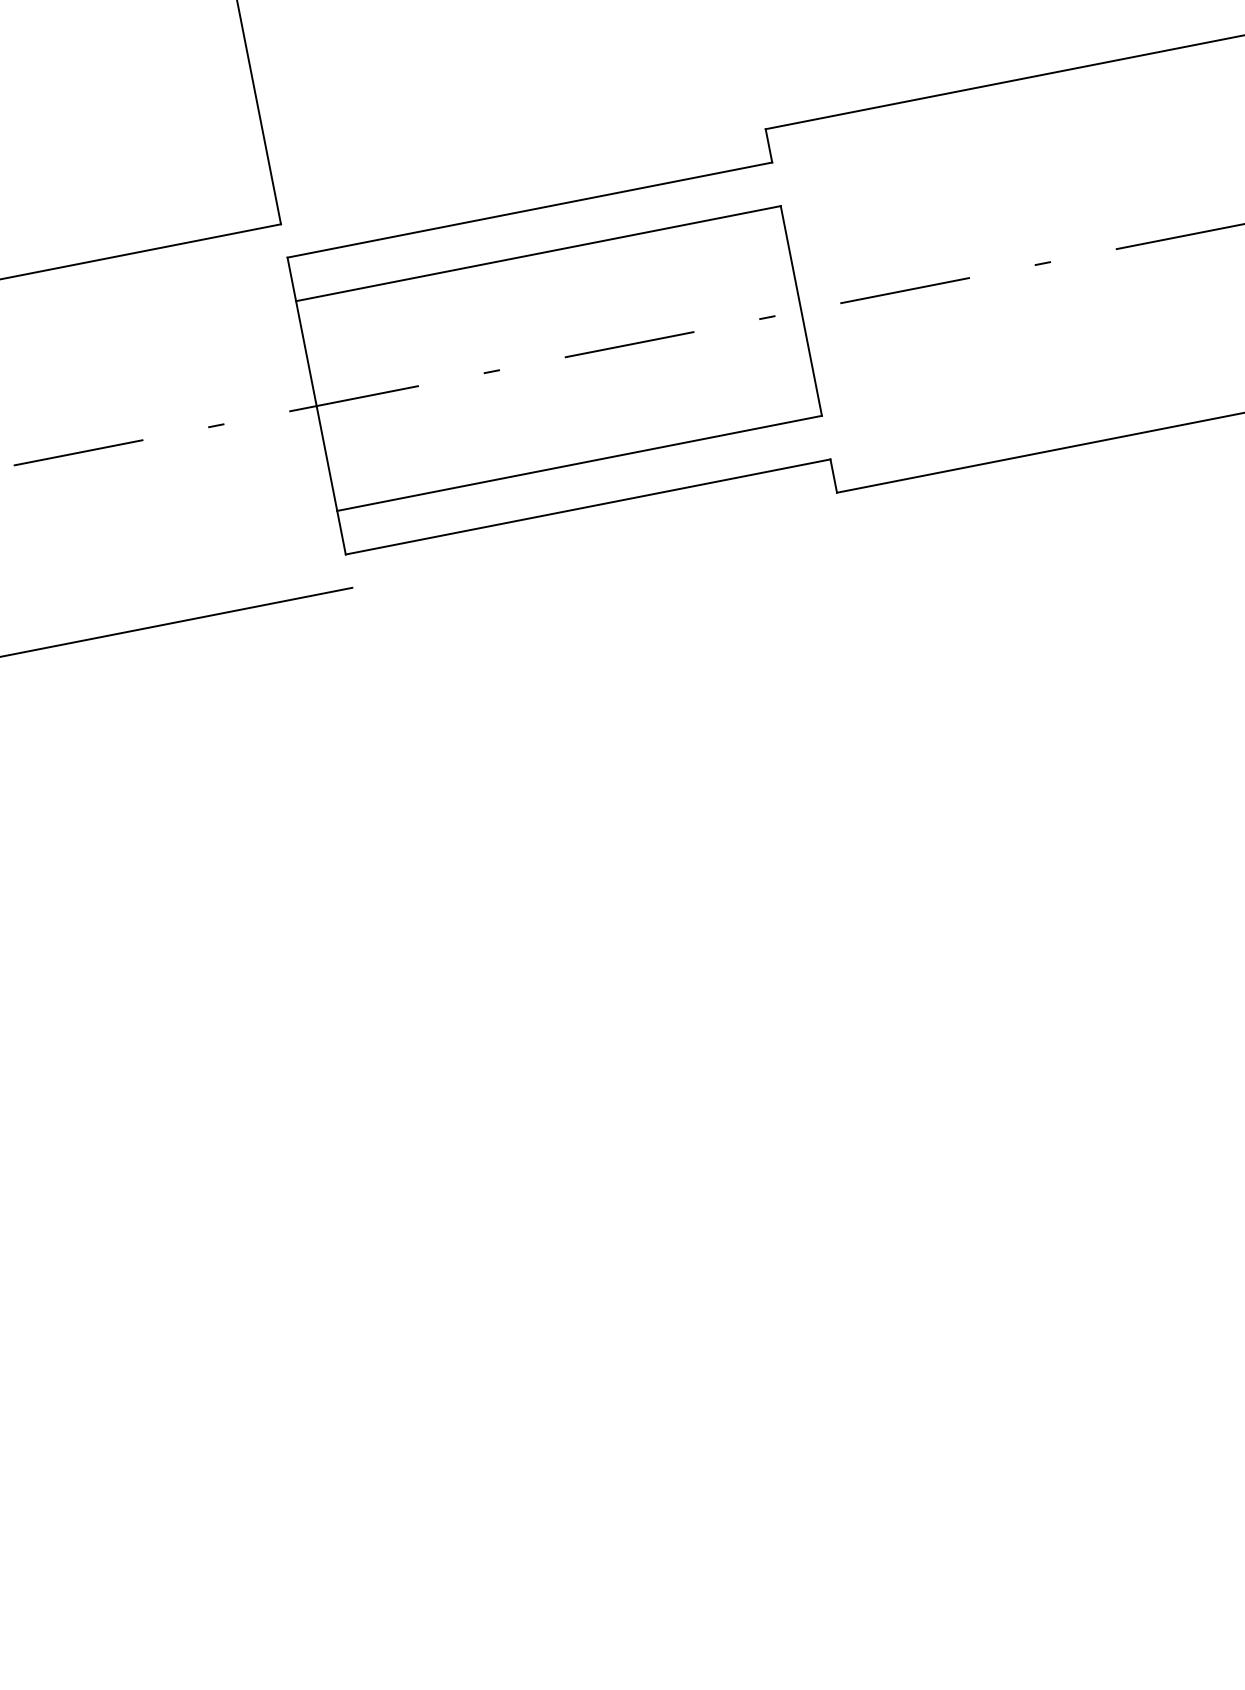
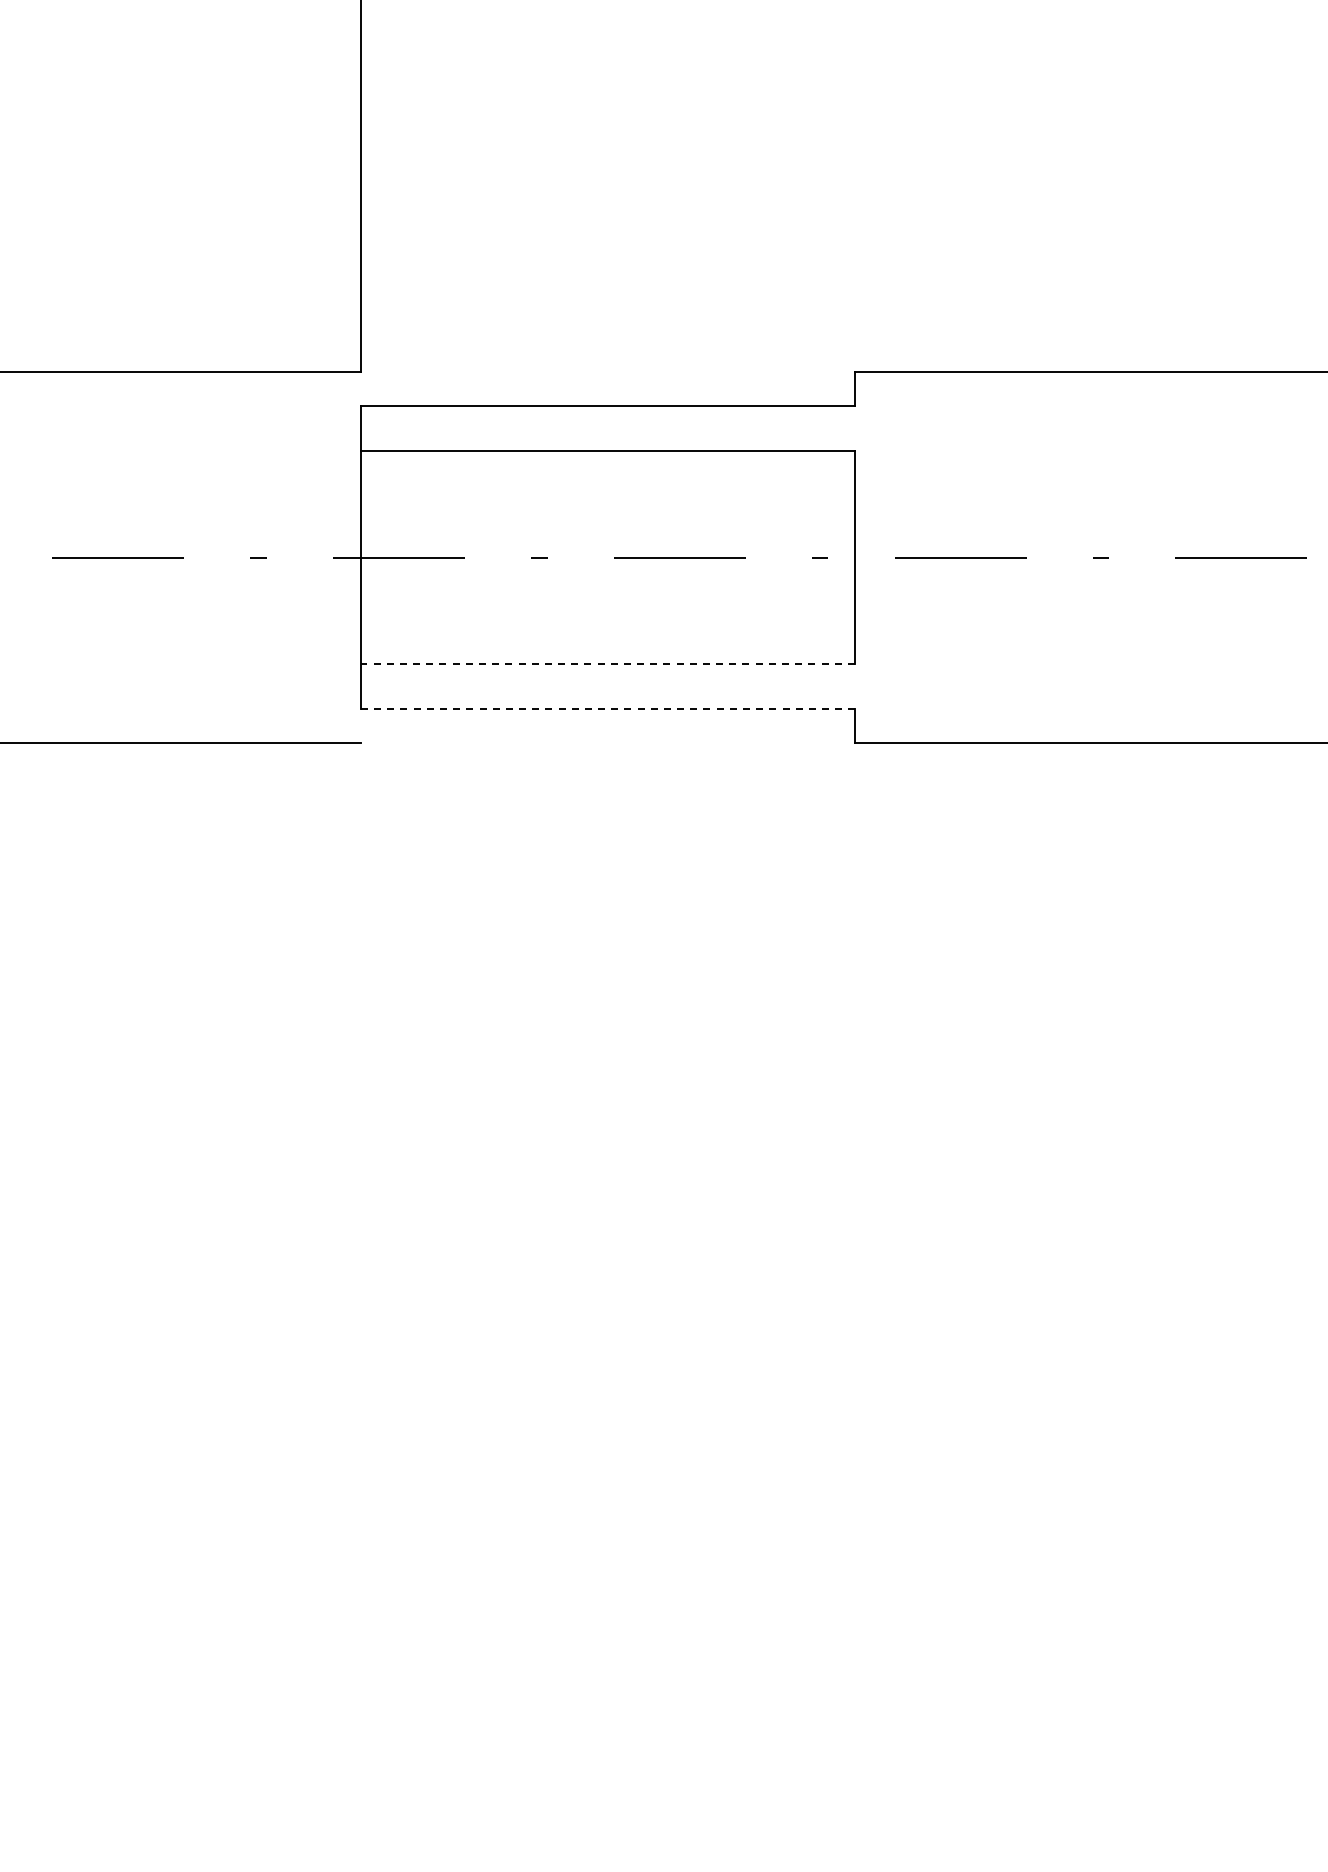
line: (579, 463) -> (607, 664), solid -> dashed
line: (587, 506) -> (607, 708), solid -> dashed

